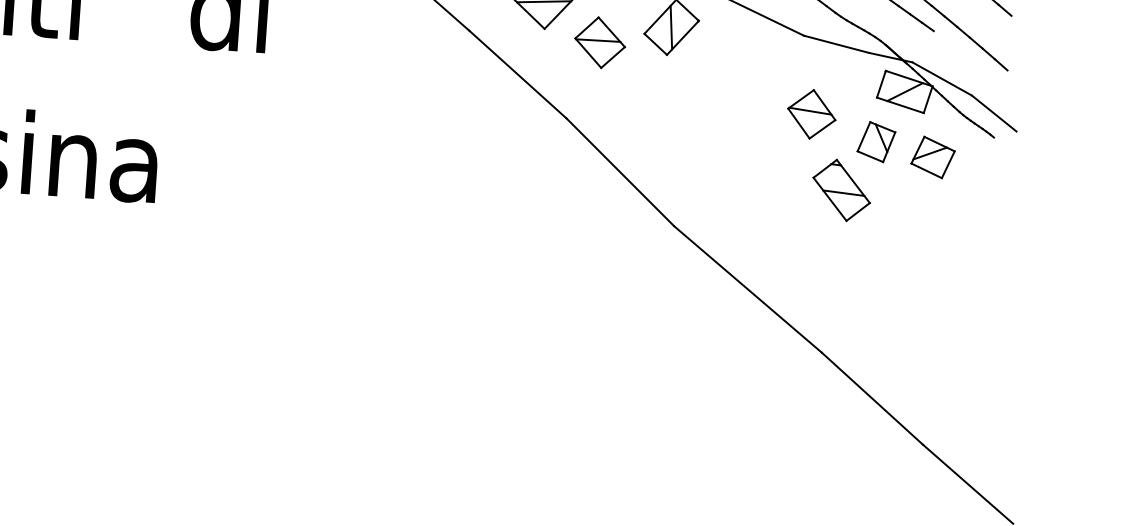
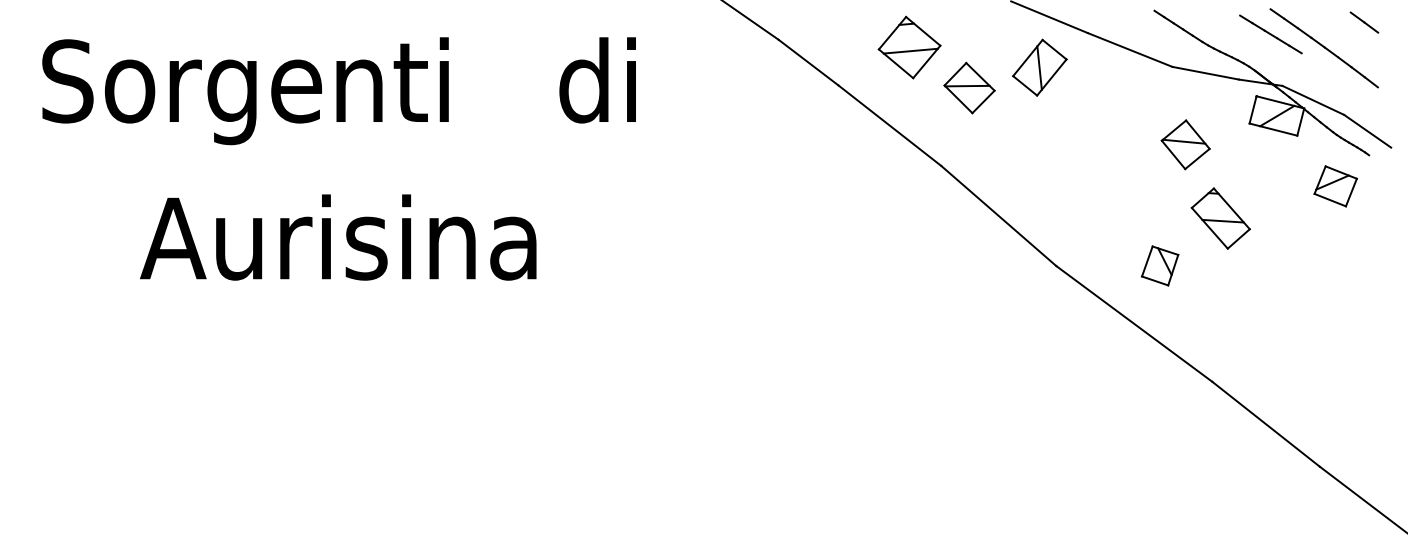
part: (876, 141) -> (1160, 265), moved
part: (932, 157) -> (1335, 186), moved

